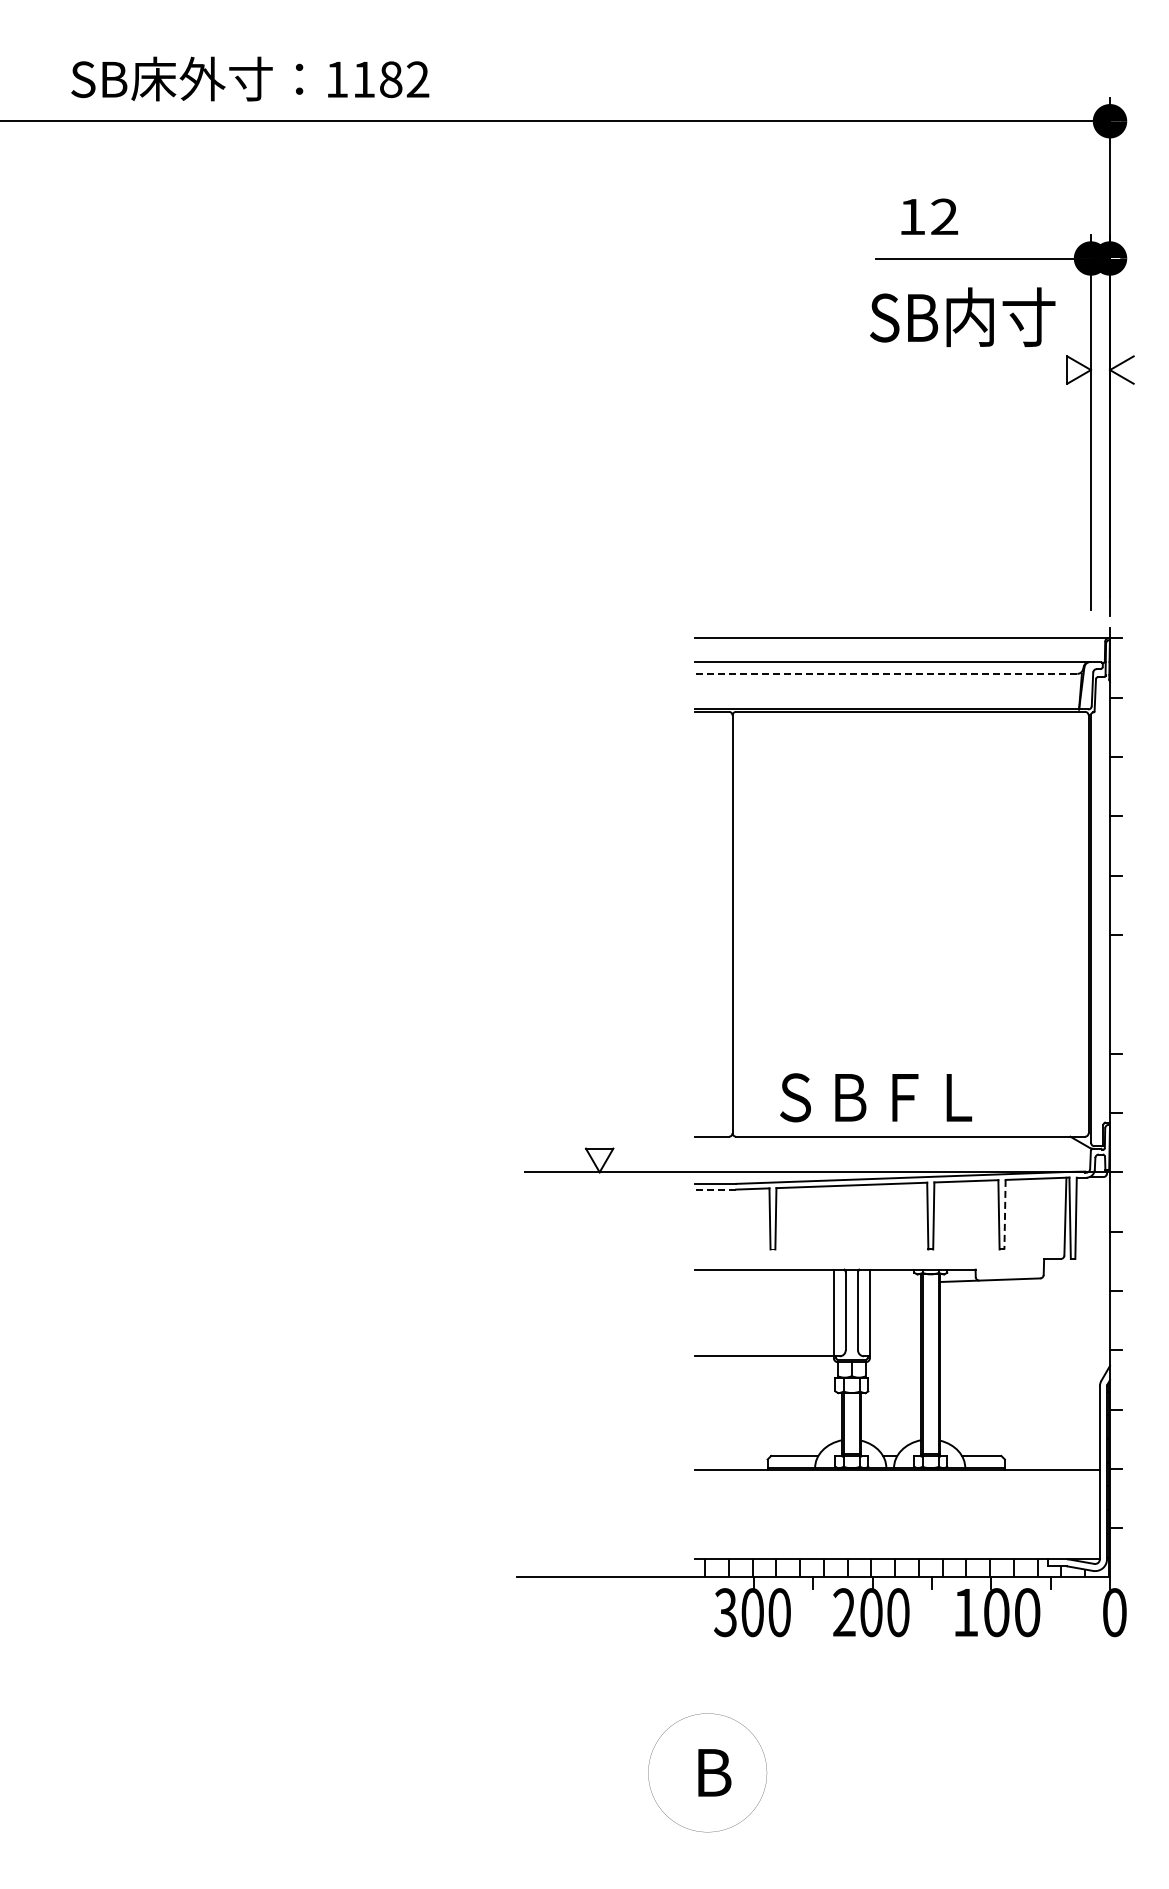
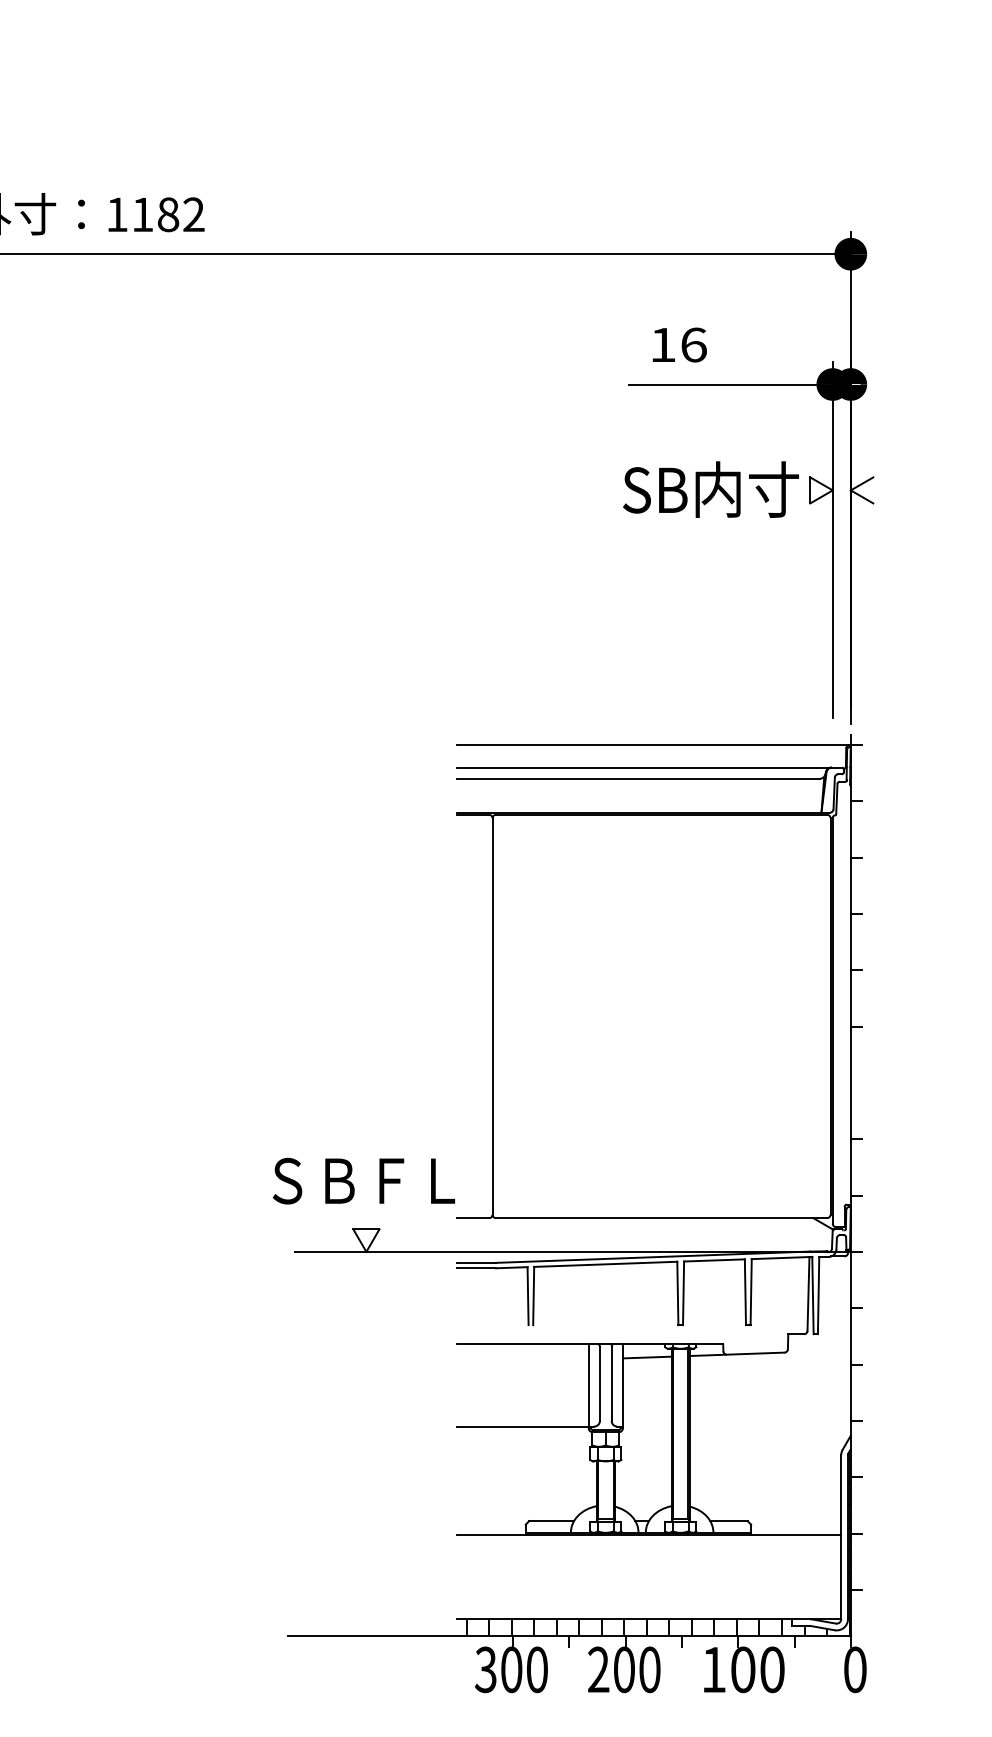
text: (944, 216) -> (693, 344), 12 -> 16
text: (962, 316) -> (710, 488), moved
line: (885, 673) -> (637, 778), dashed -> solid
text: (876, 1097) -> (364, 1180), moved
line: (715, 1189) -> (476, 1268), dashed -> solid
line: (1005, 1214) -> (751, 1291), dashed -> solid
line: (895, 1283) -> (647, 1357), added

